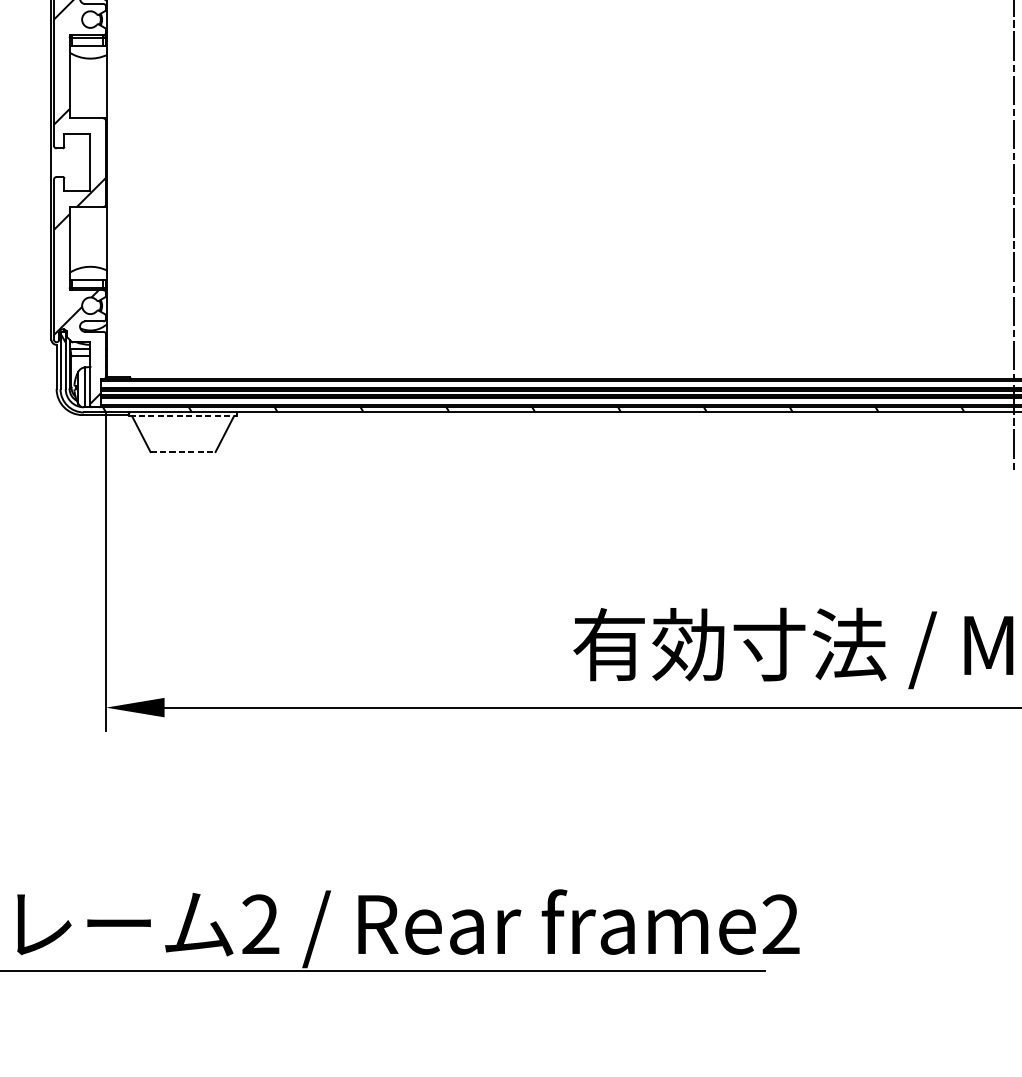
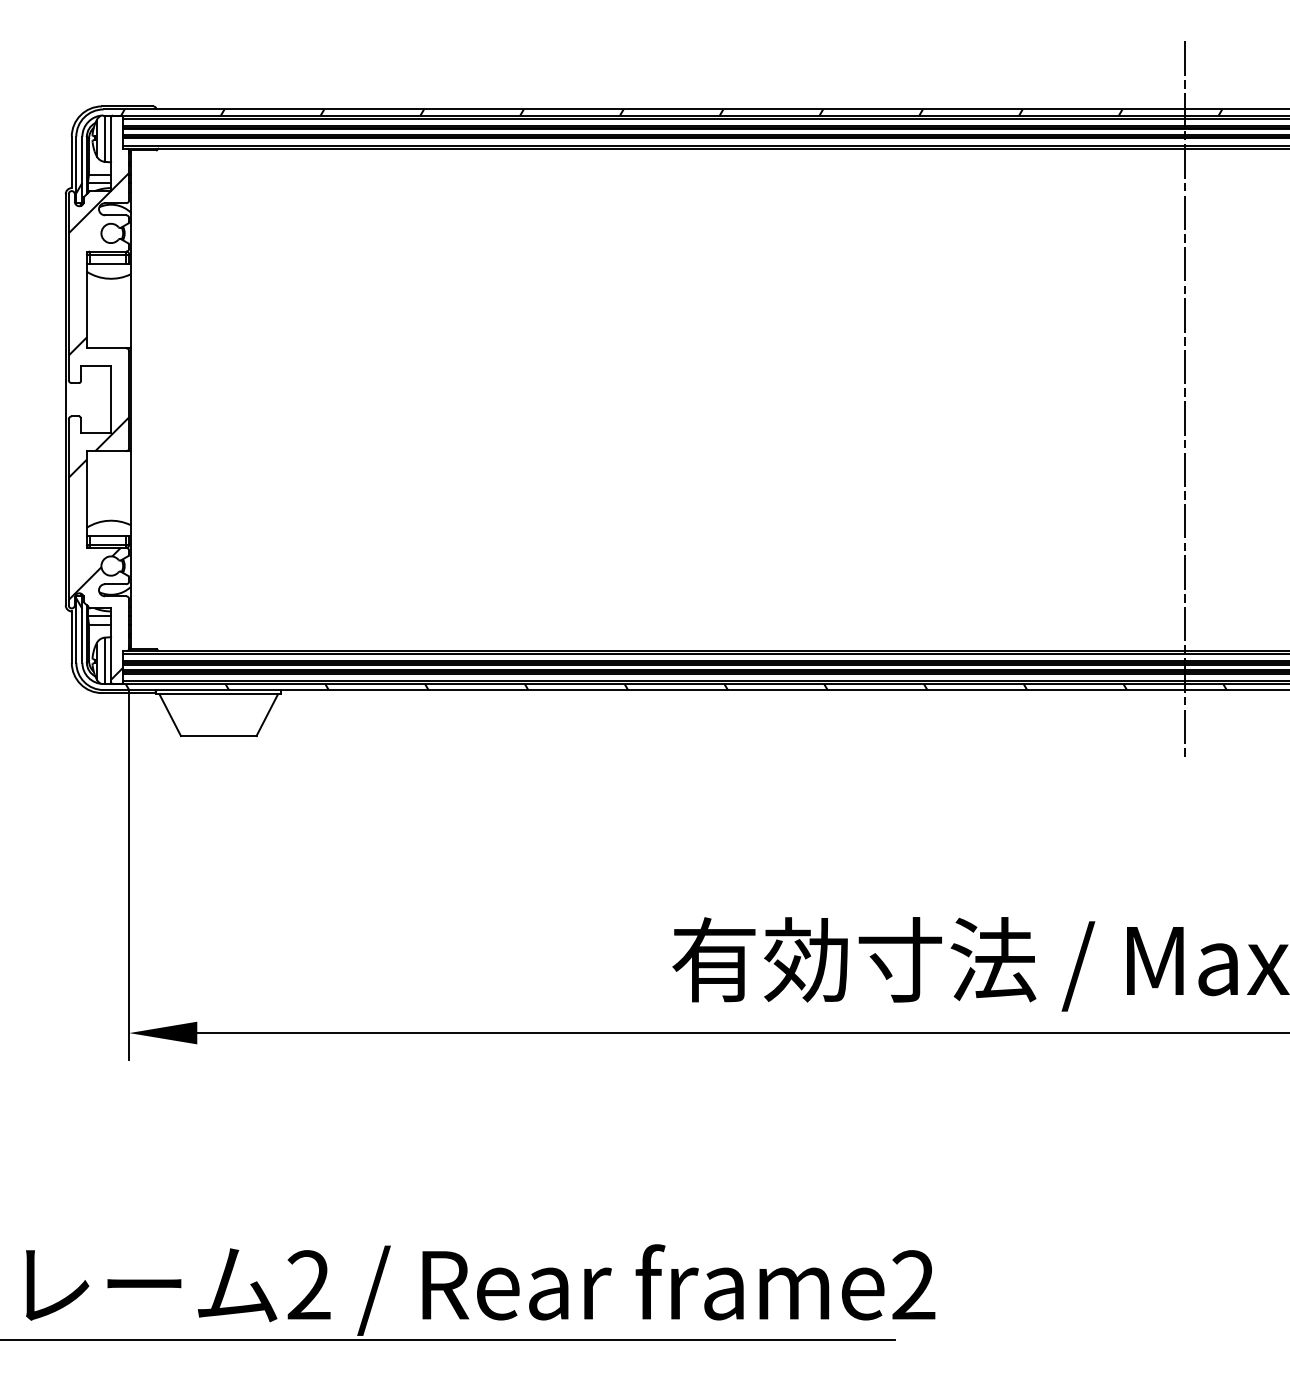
line: (183, 416) -> (219, 694), dashed -> solid
line: (182, 452) -> (218, 736), dashed -> solid

